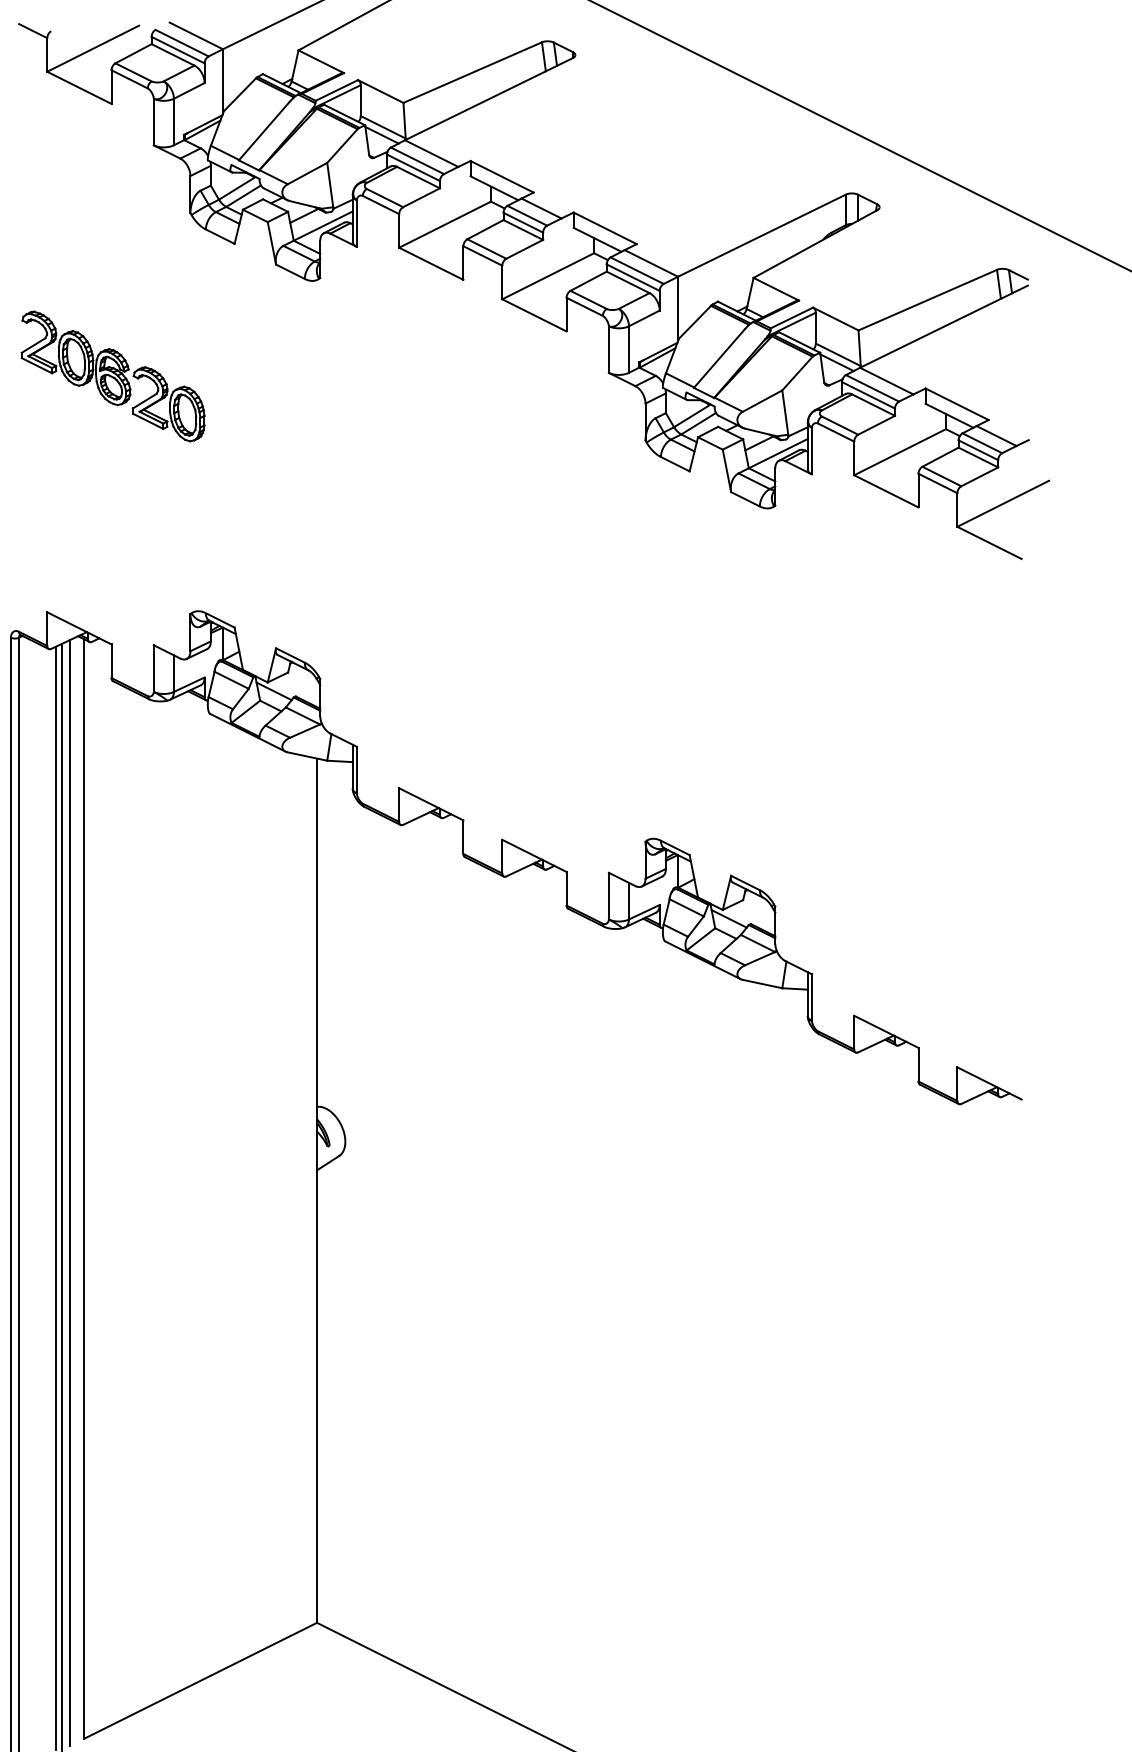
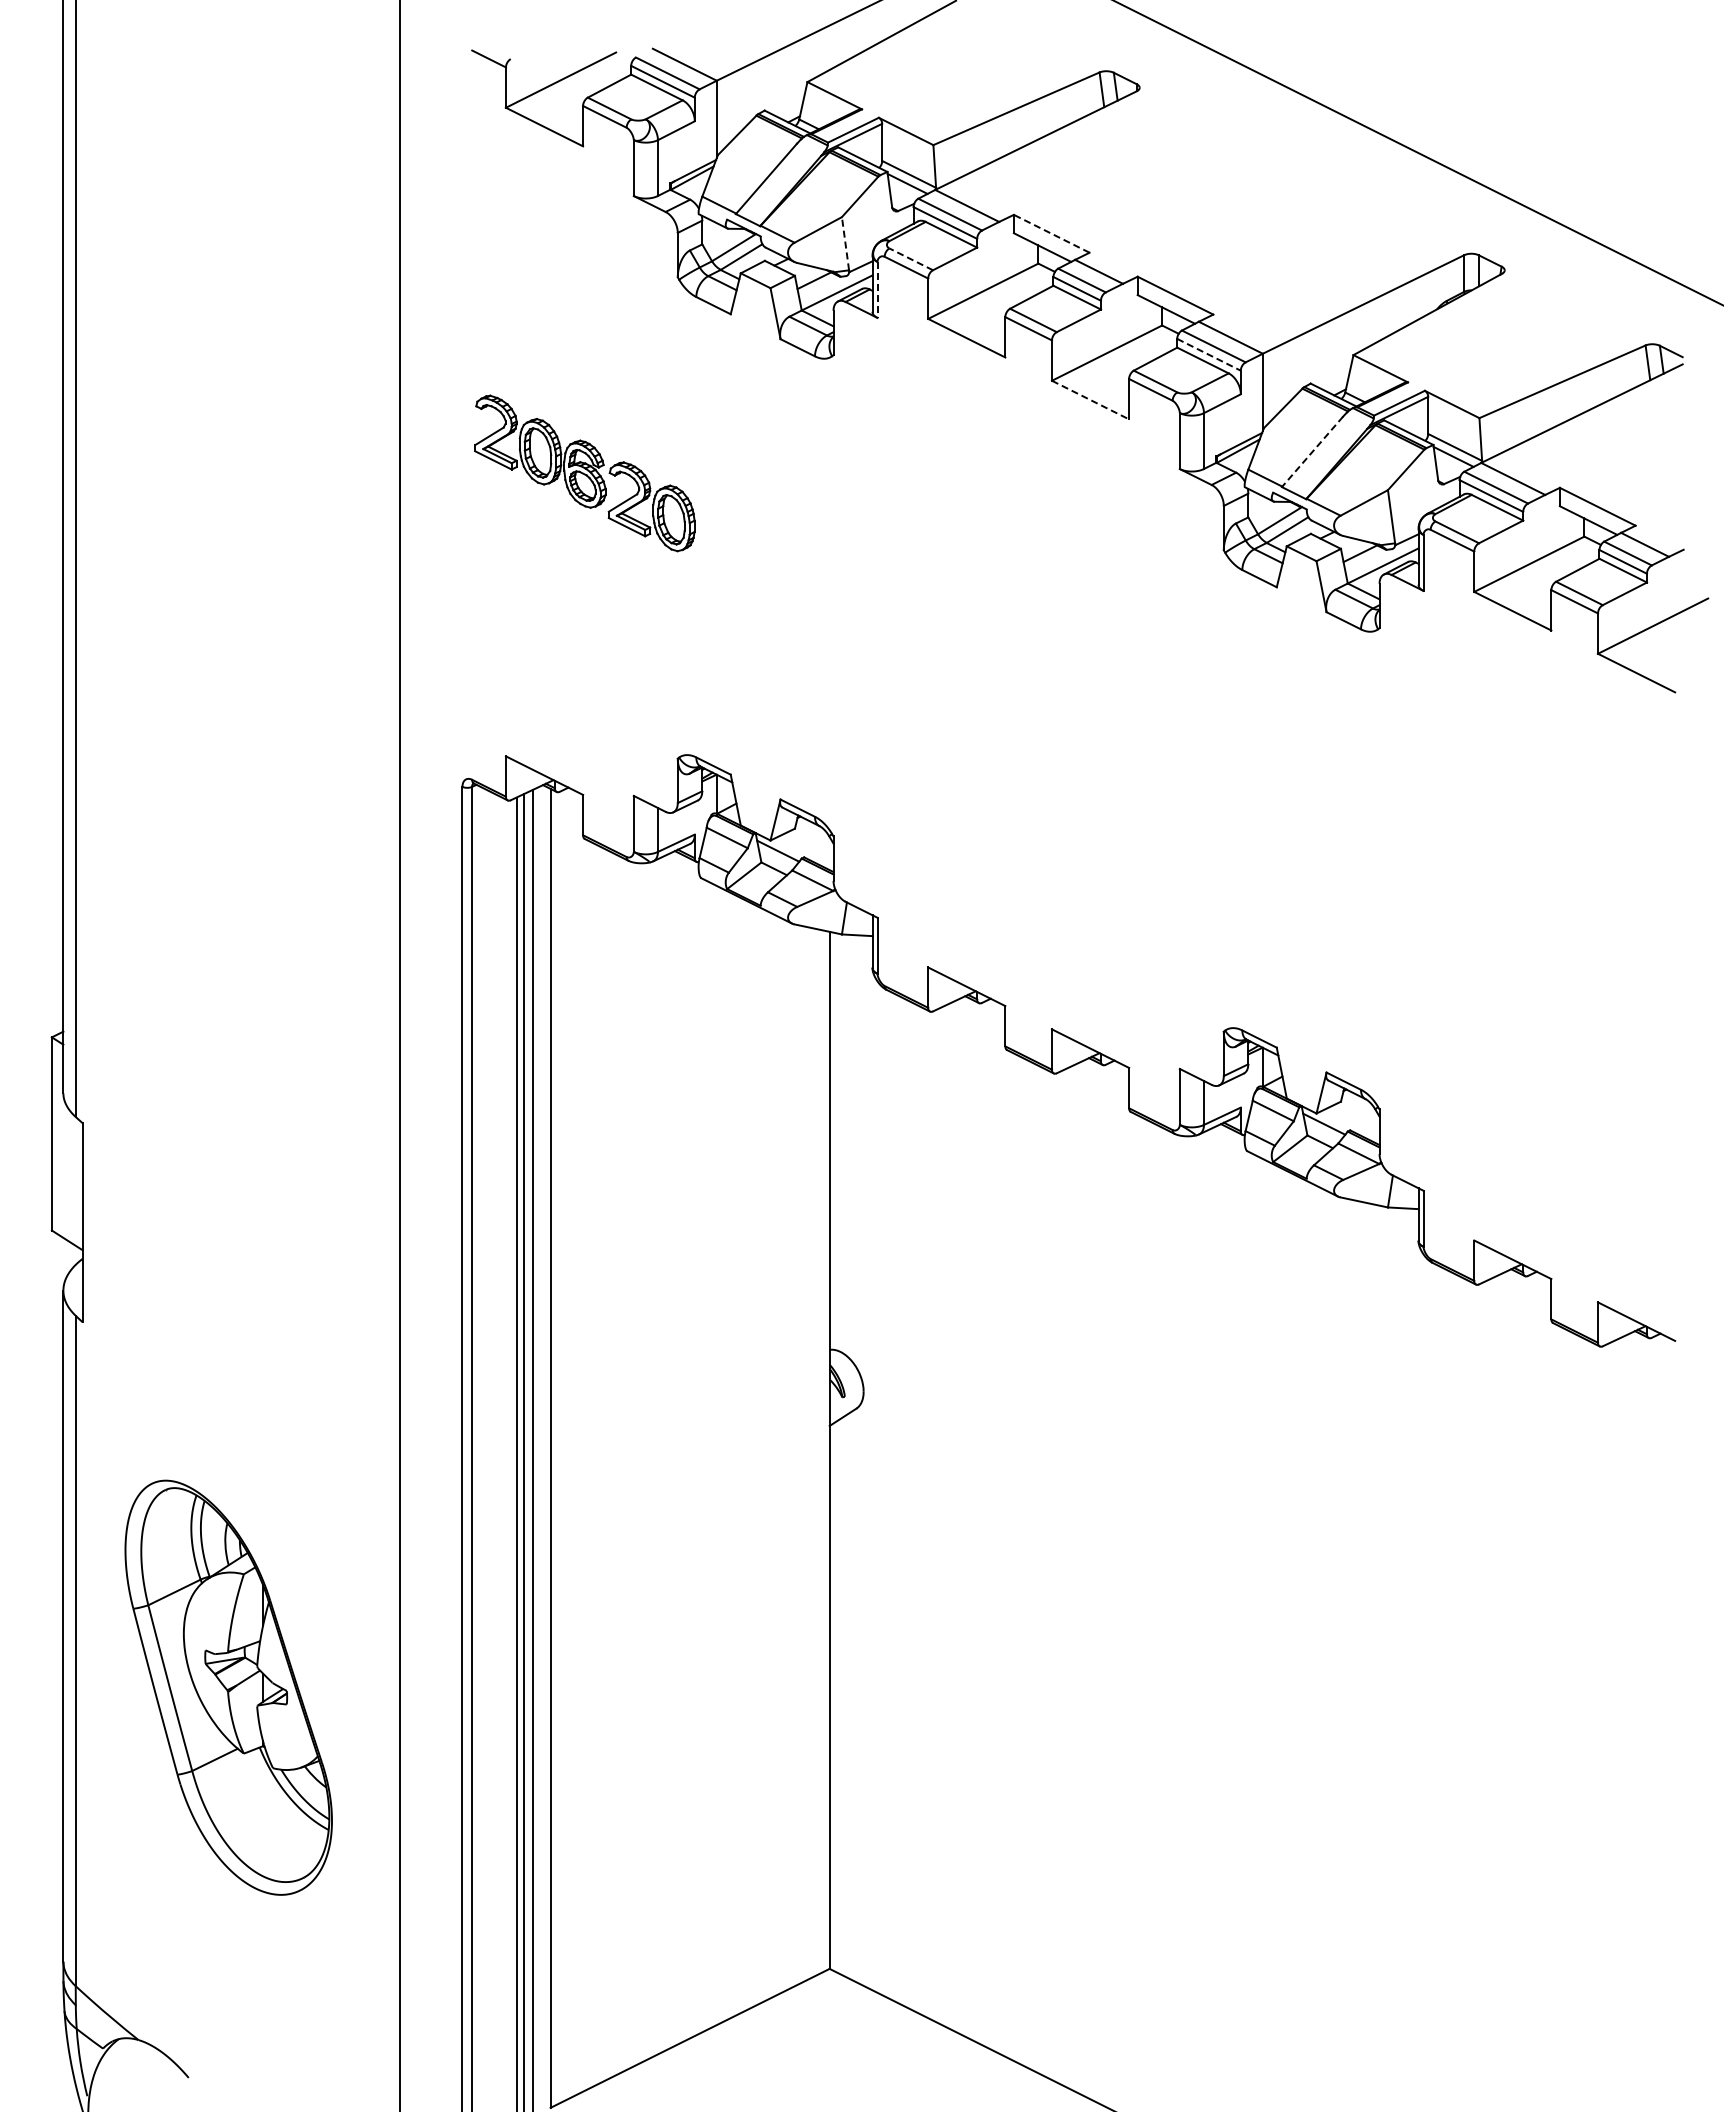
line: (501, 176) -> (1051, 233), solid -> dashed
line: (330, 184) -> (845, 243), solid -> dashed
line: (384, 198) -> (910, 259), solid -> dashed
line: (356, 223) -> (877, 289), solid -> dashed
line: (633, 277) -> (1209, 354), solid -> dashed
line: (535, 315) -> (1091, 400), solid -> dashed
line: (719, 358) -> (1312, 451), solid -> dashed

